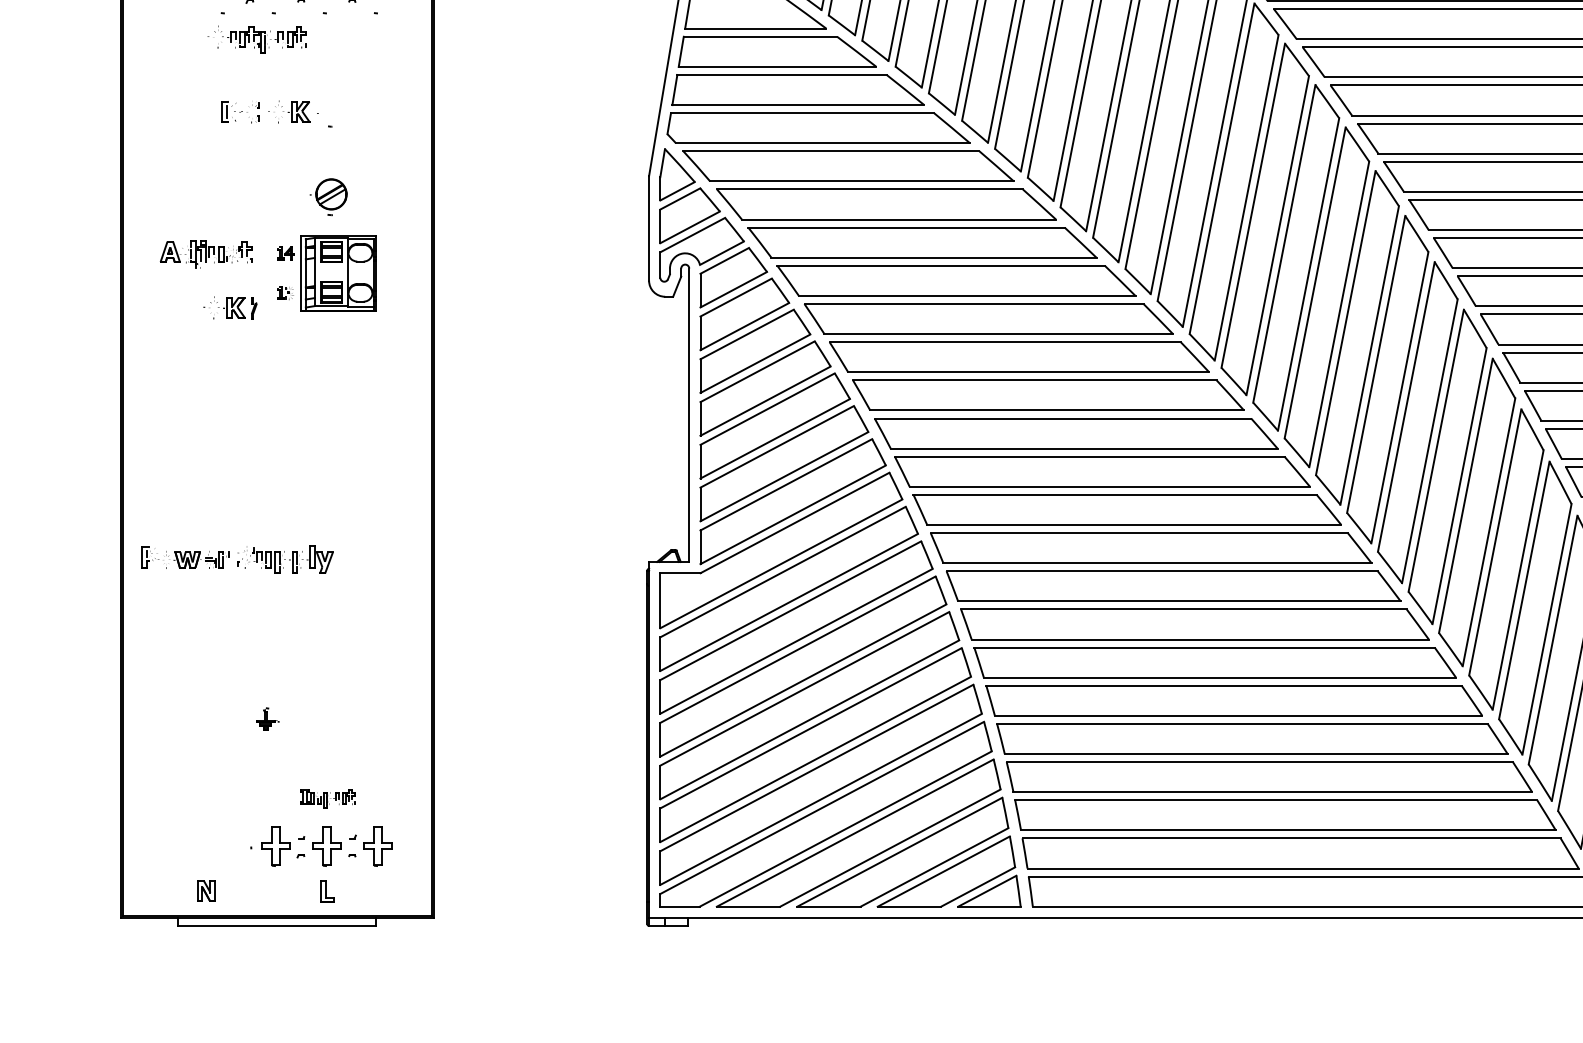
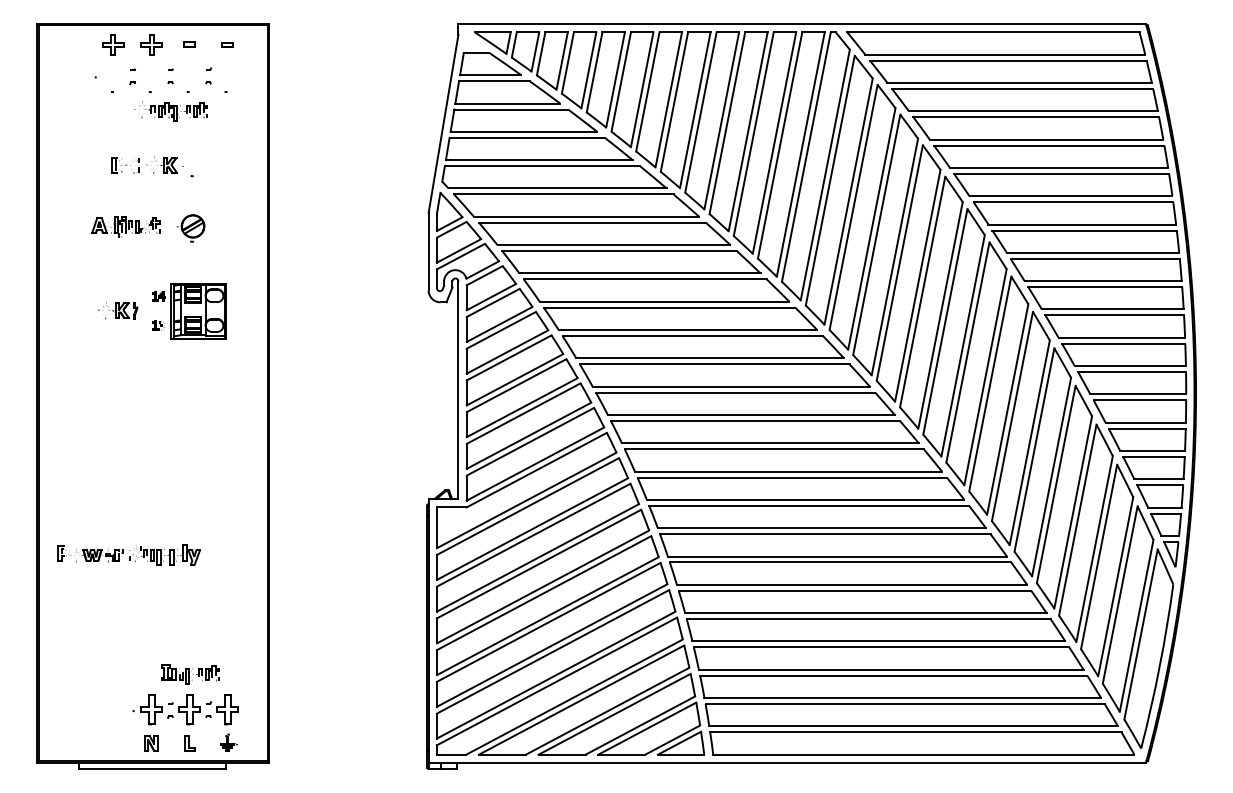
part: (256, 39) -> (170, 111), moved
part: (205, 253) -> (125, 226), moved
part: (326, 274) -> (189, 311), moved
part: (236, 558) -> (128, 554), moved
part: (267, 719) -> (228, 742), moved
part: (327, 798) -> (190, 674), size x1.43
part: (206, 891) -> (151, 743), moved

